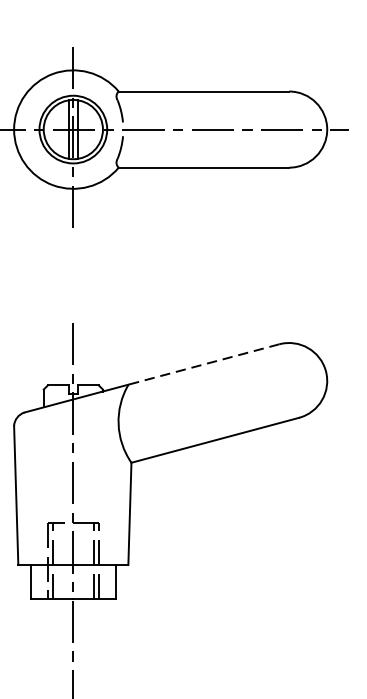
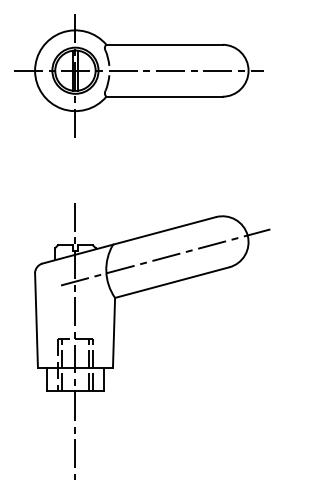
line: (203, 365) -> (164, 231), dashed -> solid
line: (205, 403) -> (165, 257), added

